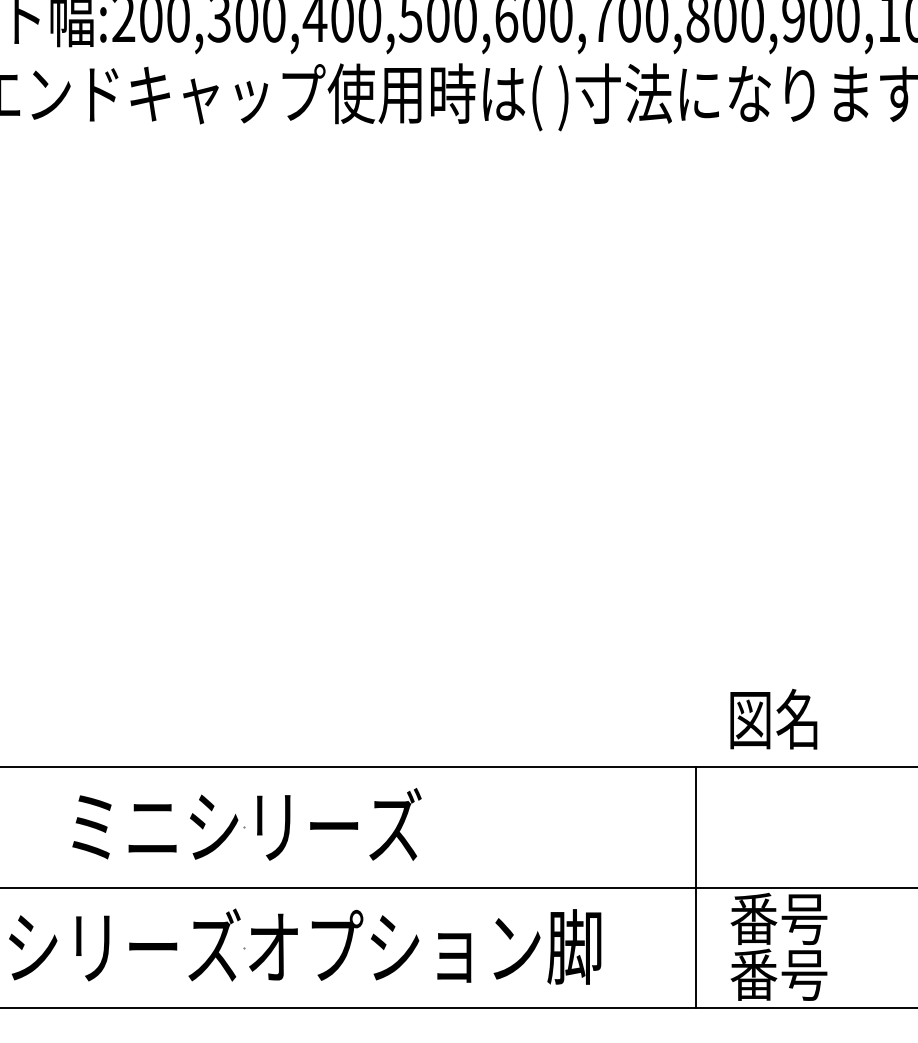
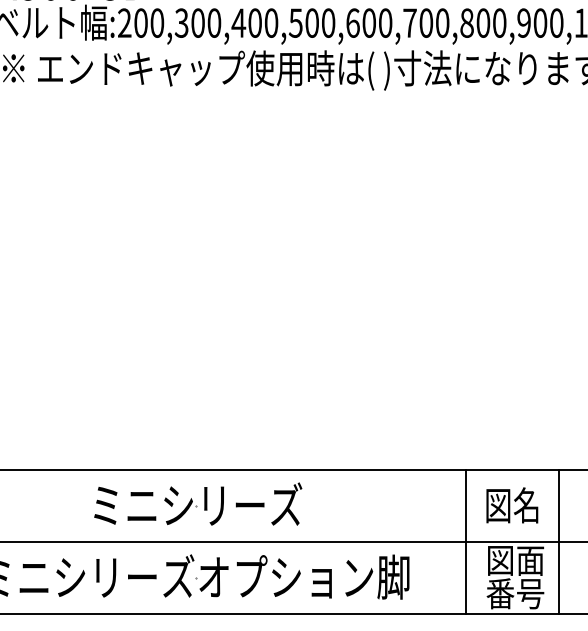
text: (774, 719) -> (512, 505), moved
line: (852, 887) -> (559, 541), added
text: (779, 919) -> (515, 560), 番号 -> 図面

